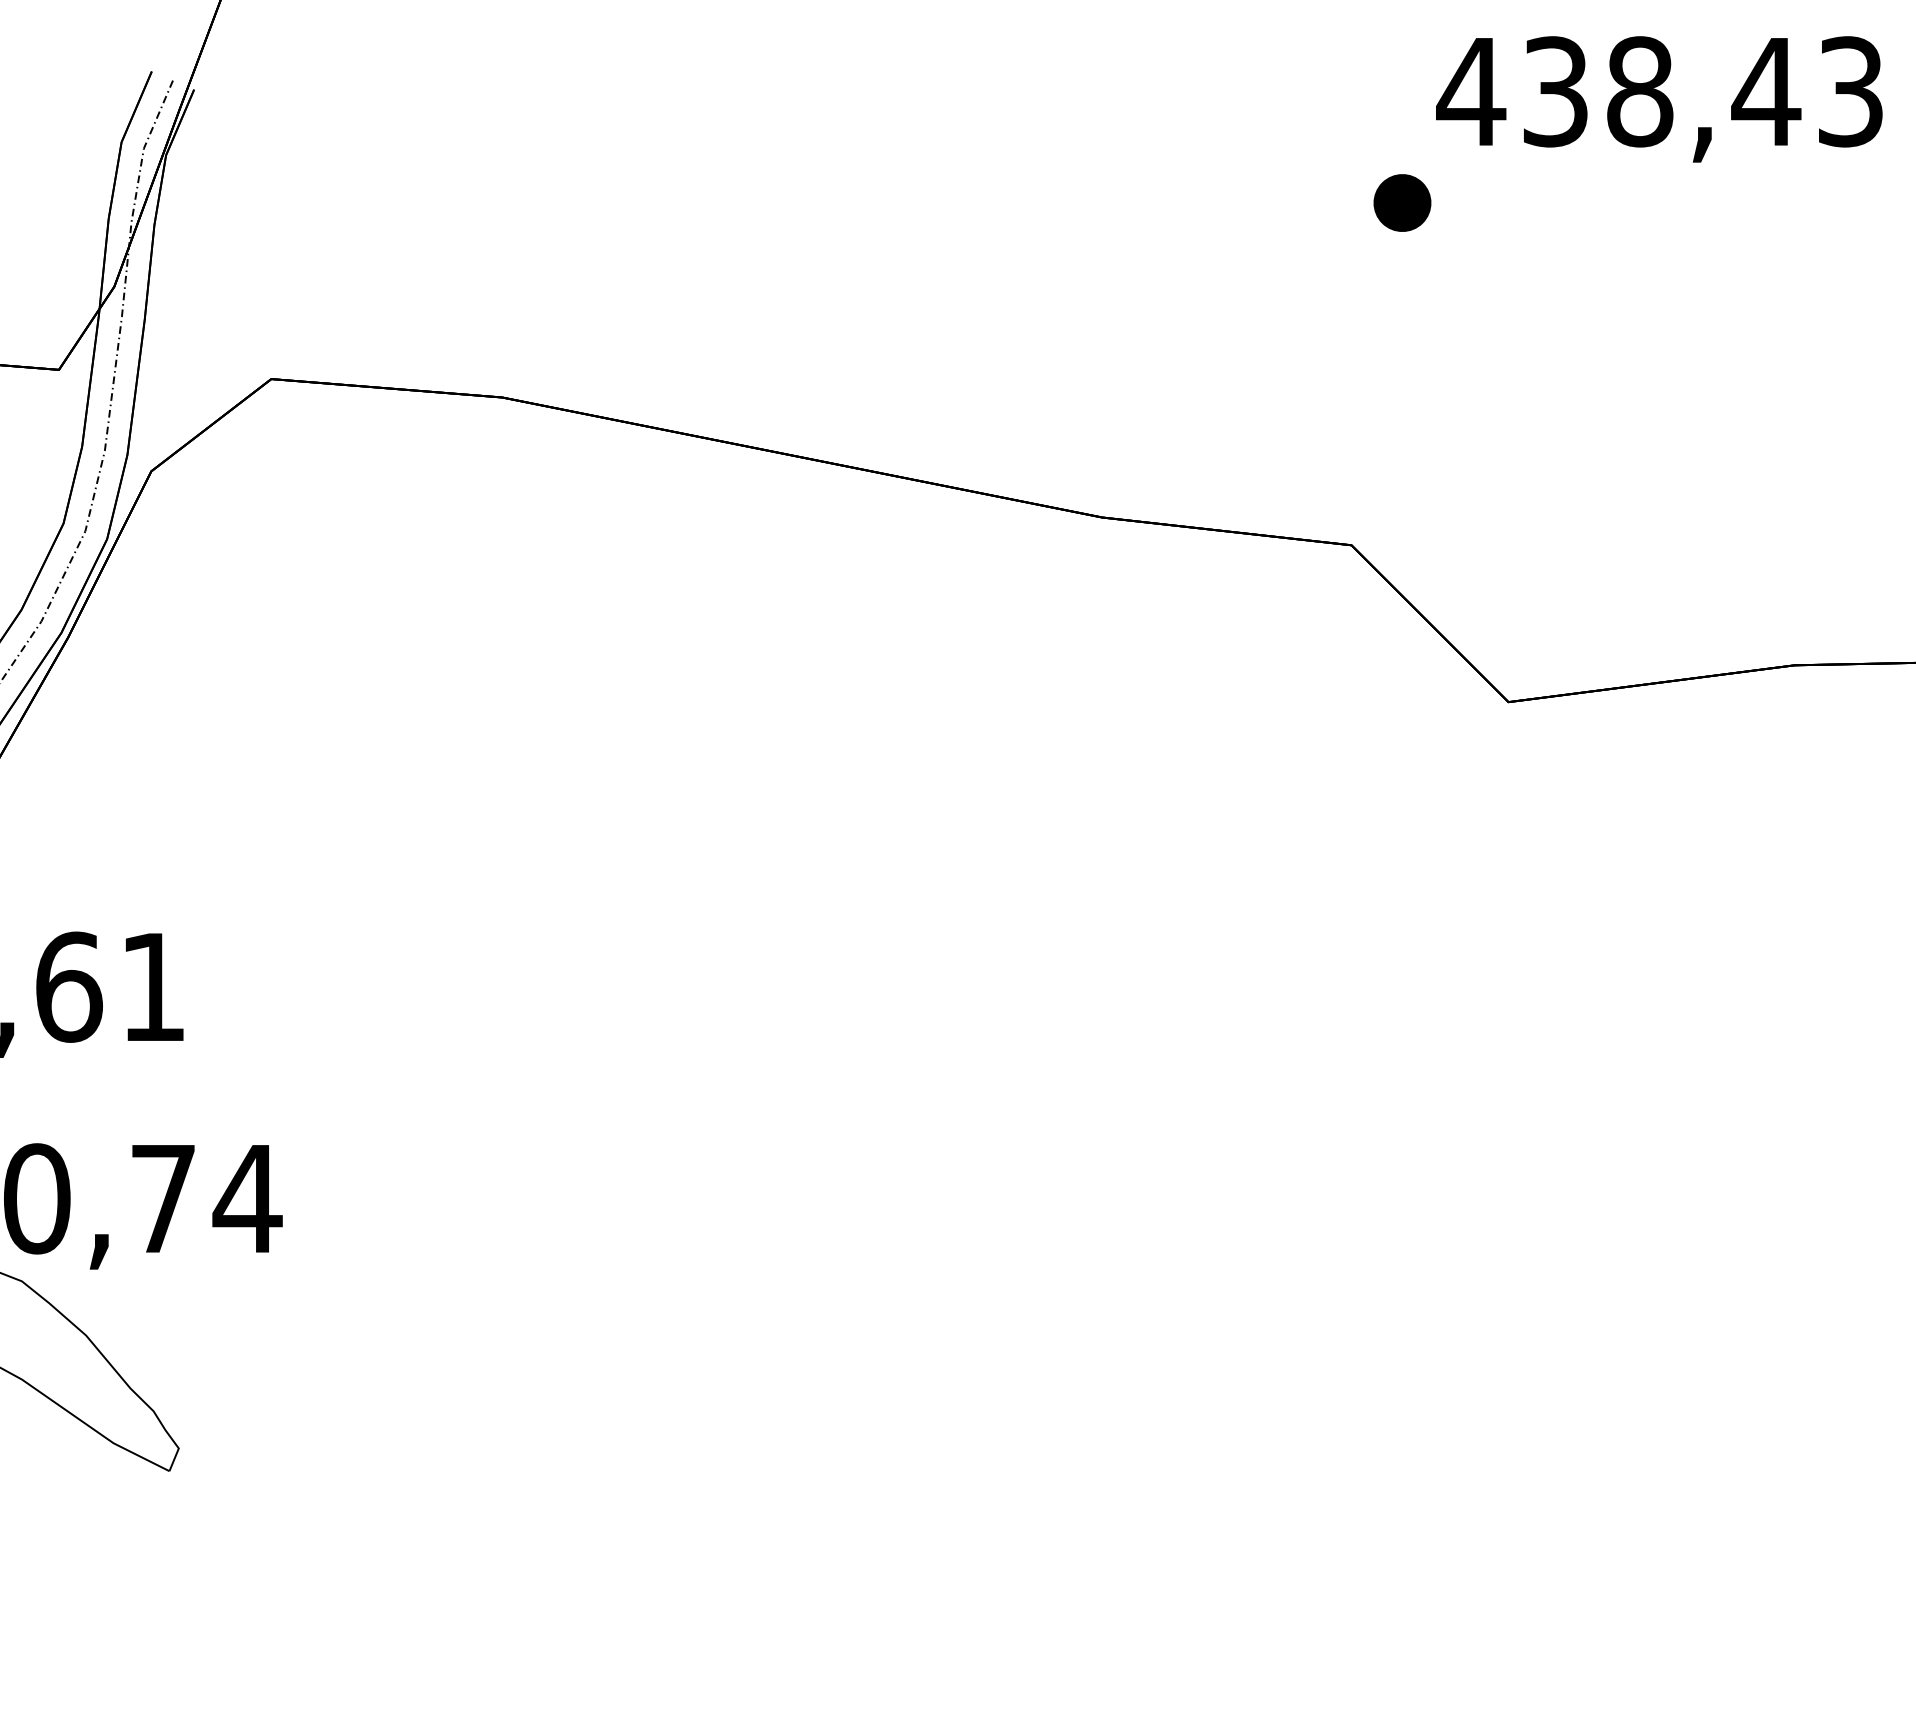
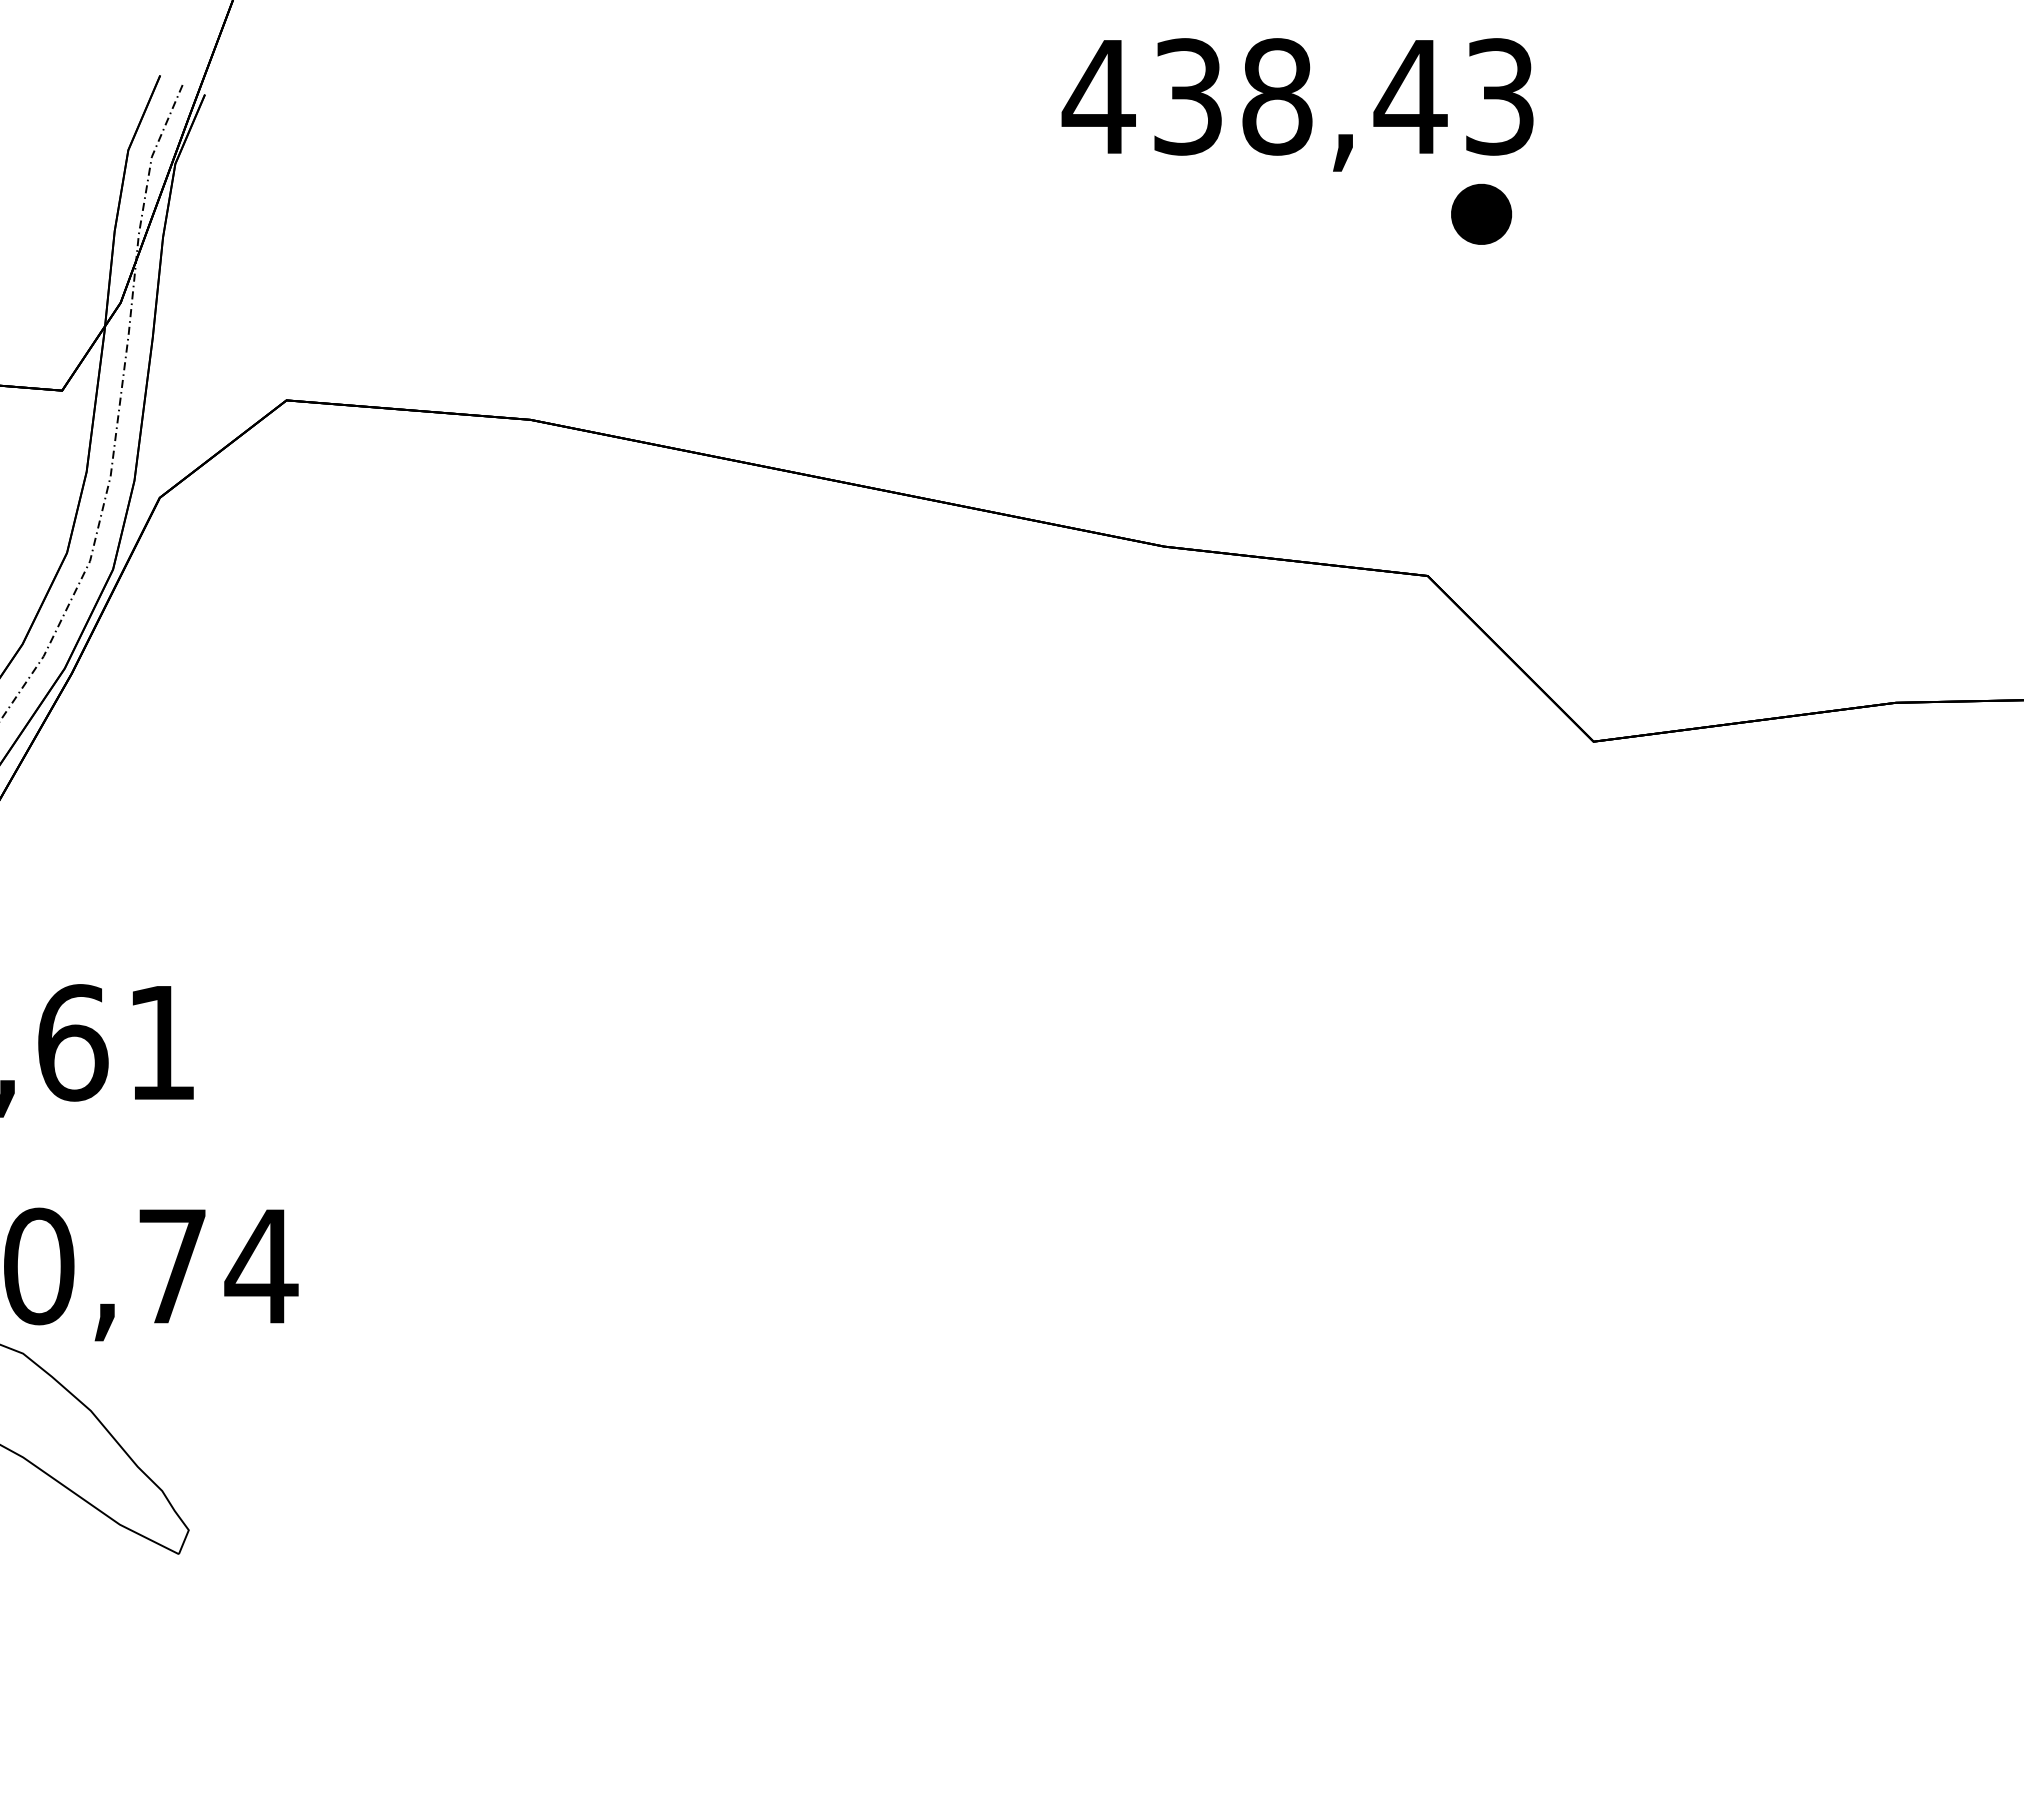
text: (1659, 99) -> (1297, 105), moved

